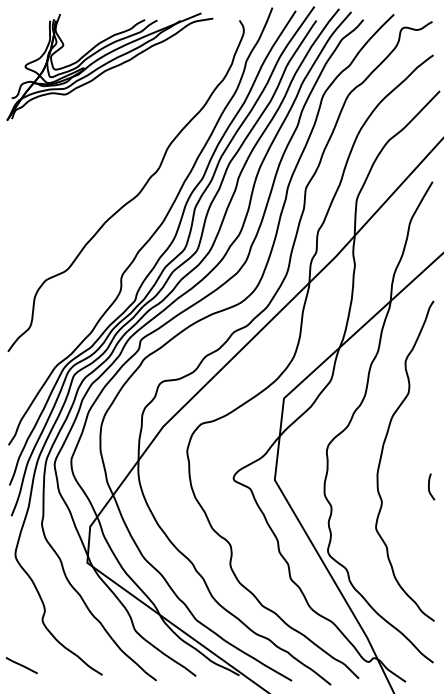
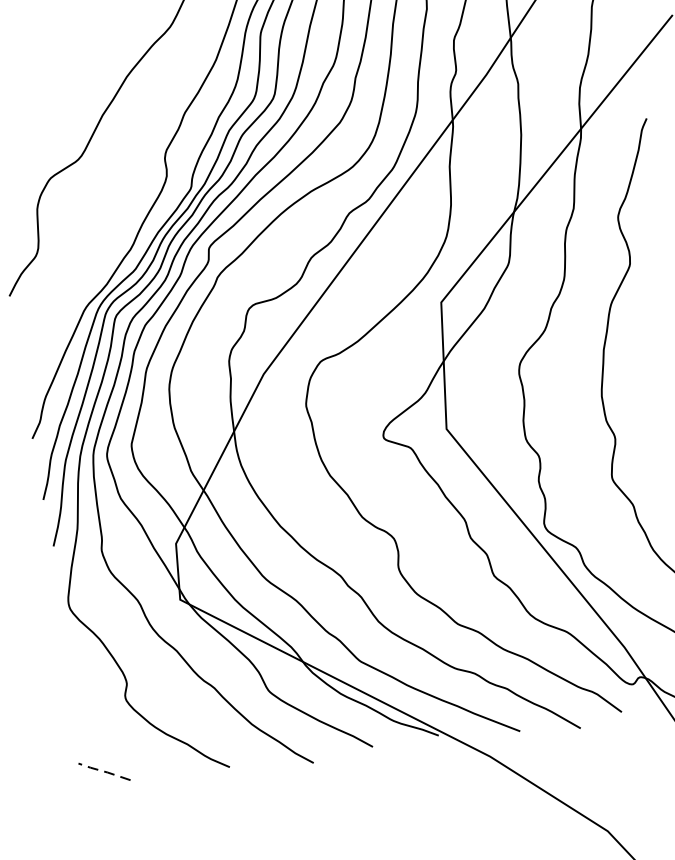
line: (21, 665) -> (103, 771), solid -> dashed

